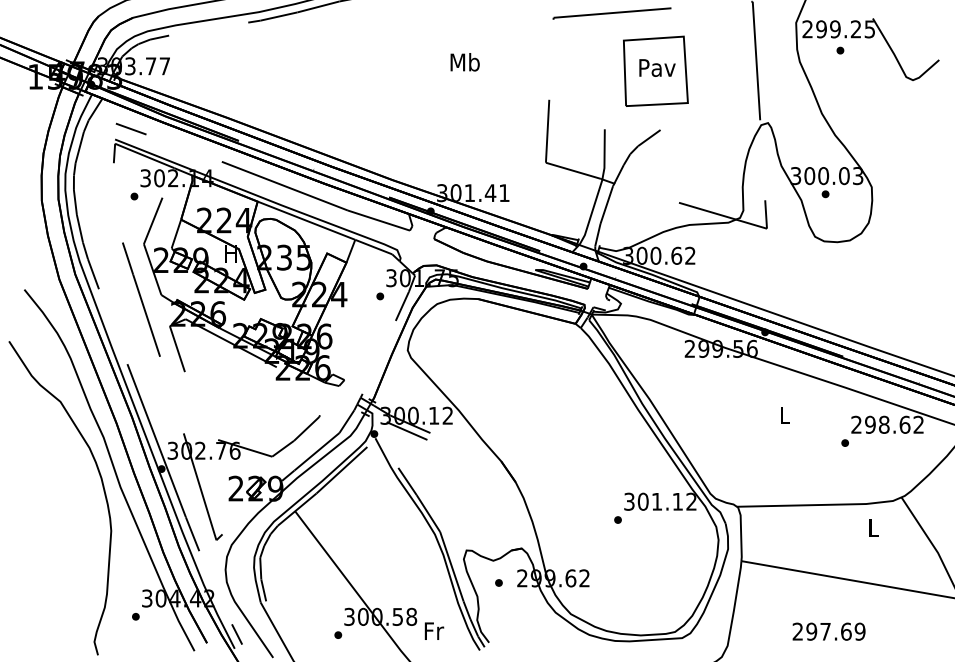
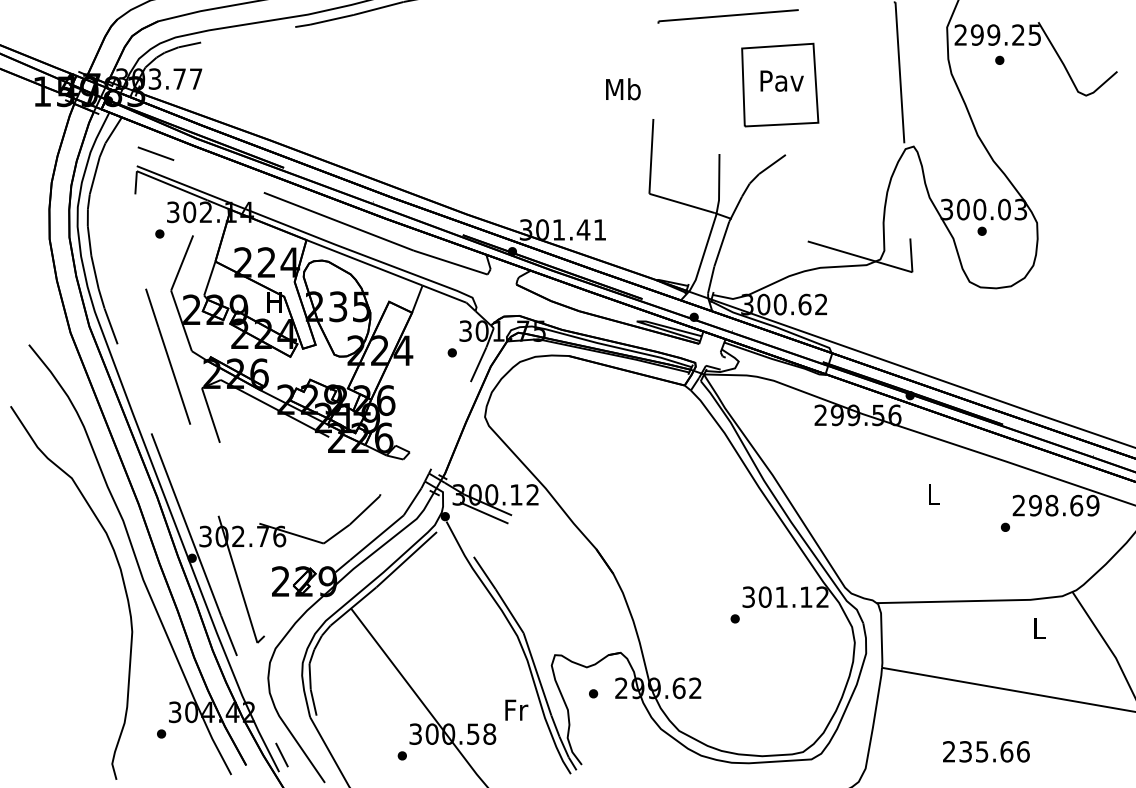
text: (465, 62) -> (623, 89), moved
text: (918, 424) -> (1092, 505), 298.62 -> 298.69
text: (434, 630) -> (516, 709), moved
text: (835, 631) -> (994, 751), 297.69 -> 235.66

